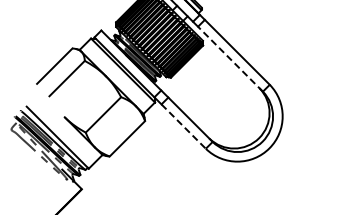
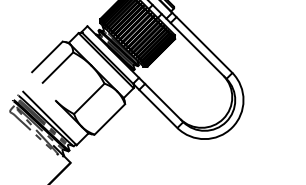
line: (230, 59) -> (198, 51), dashed -> solid
line: (184, 126) -> (159, 108), dashed -> solid

